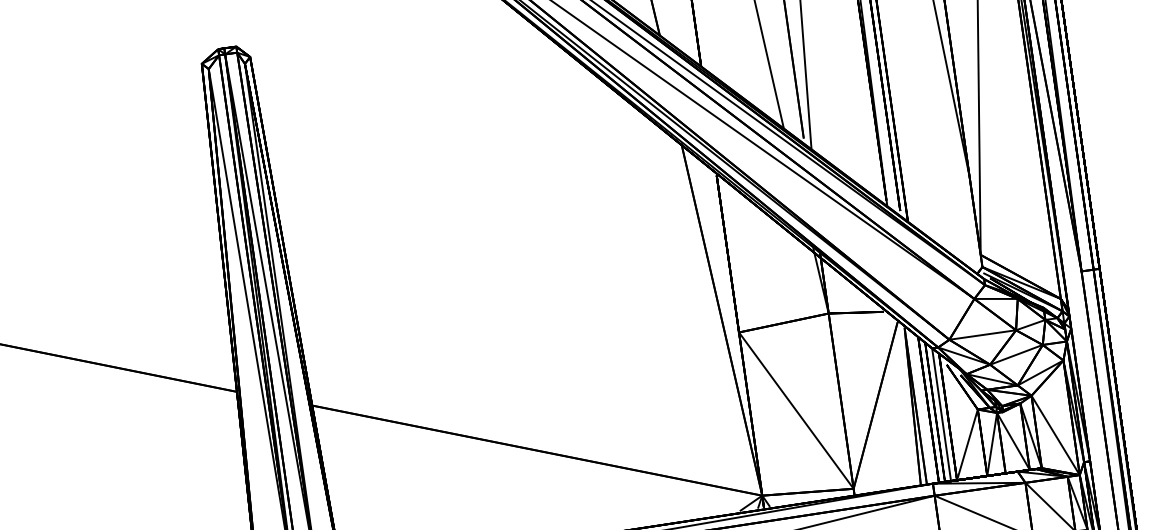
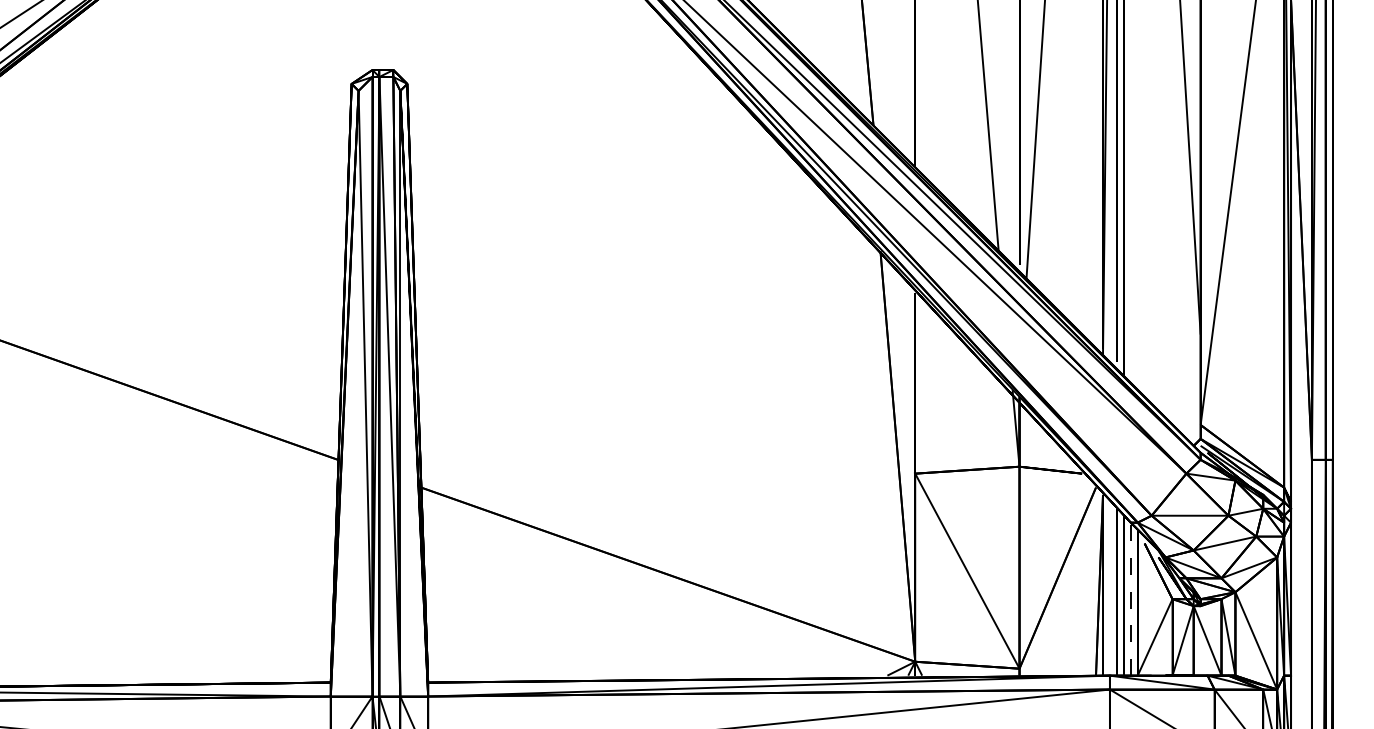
line: (941, 414) -> (1130, 598), solid -> dashed

